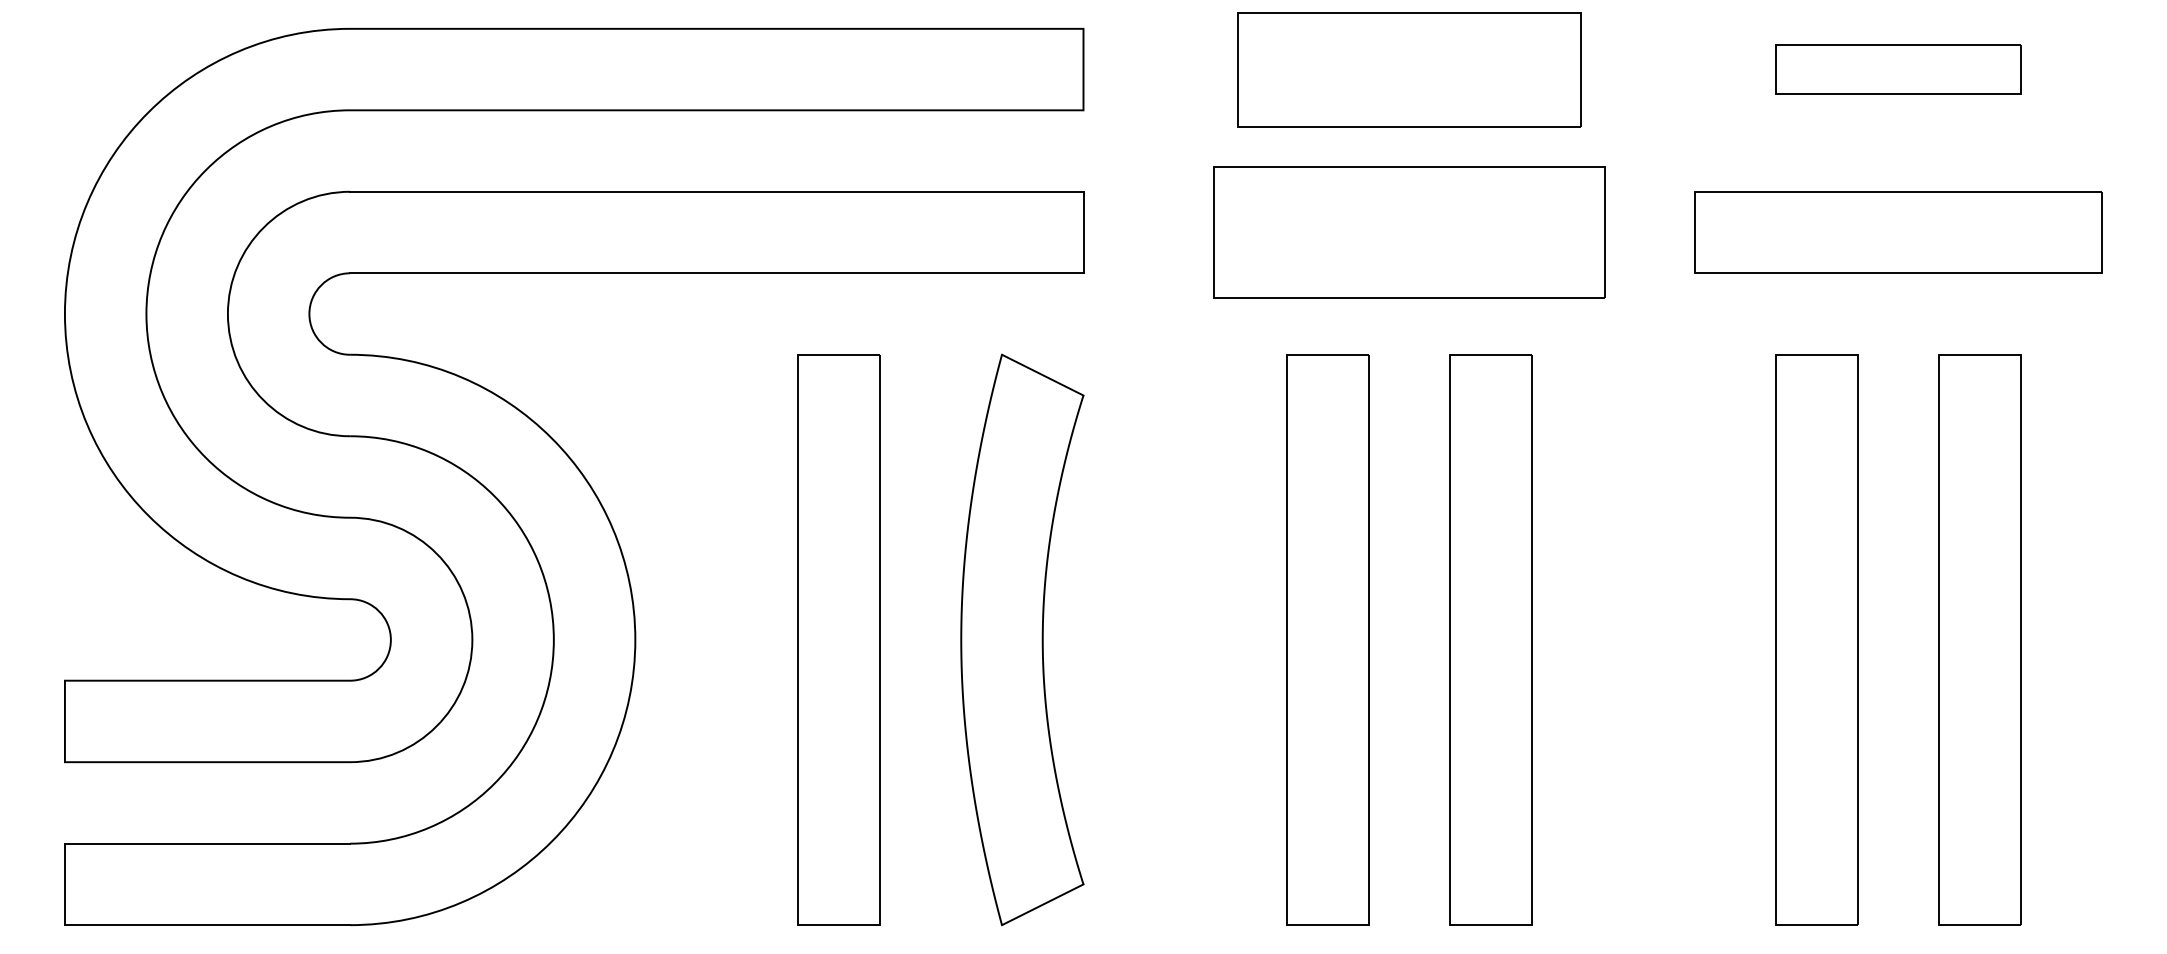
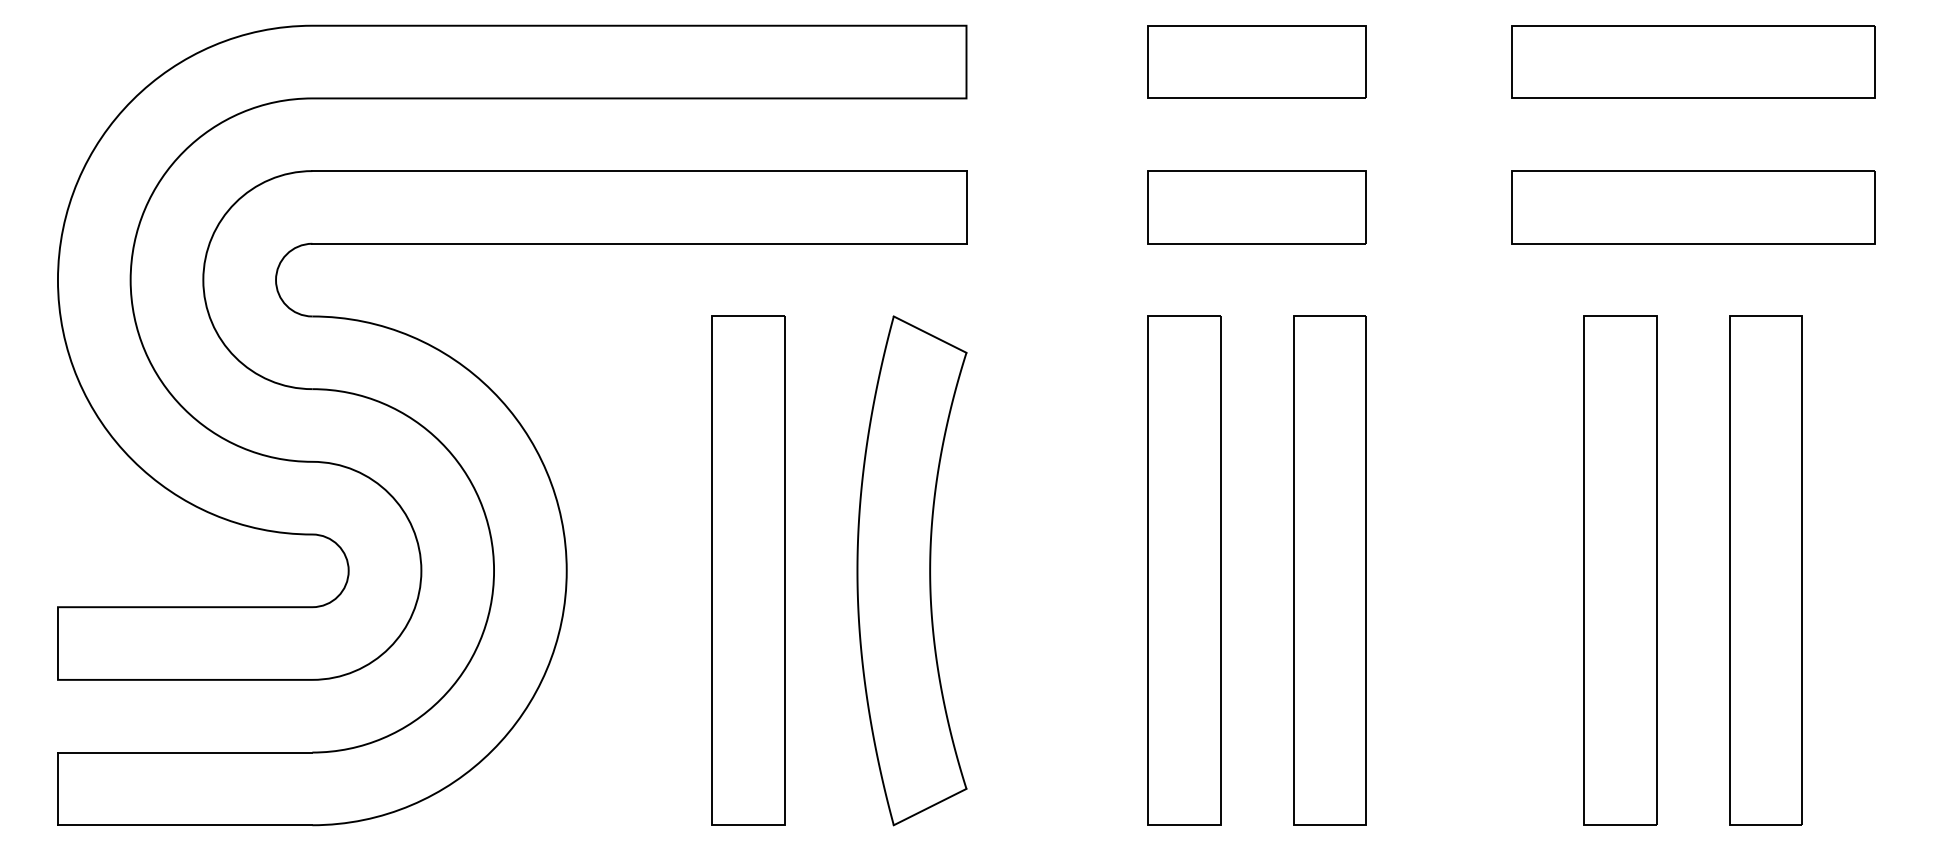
part: (1408, 68) -> (1256, 61), size x0.71
part: (1898, 68) -> (1693, 61), size x1.67
part: (1408, 232) -> (1256, 207), size x0.62

